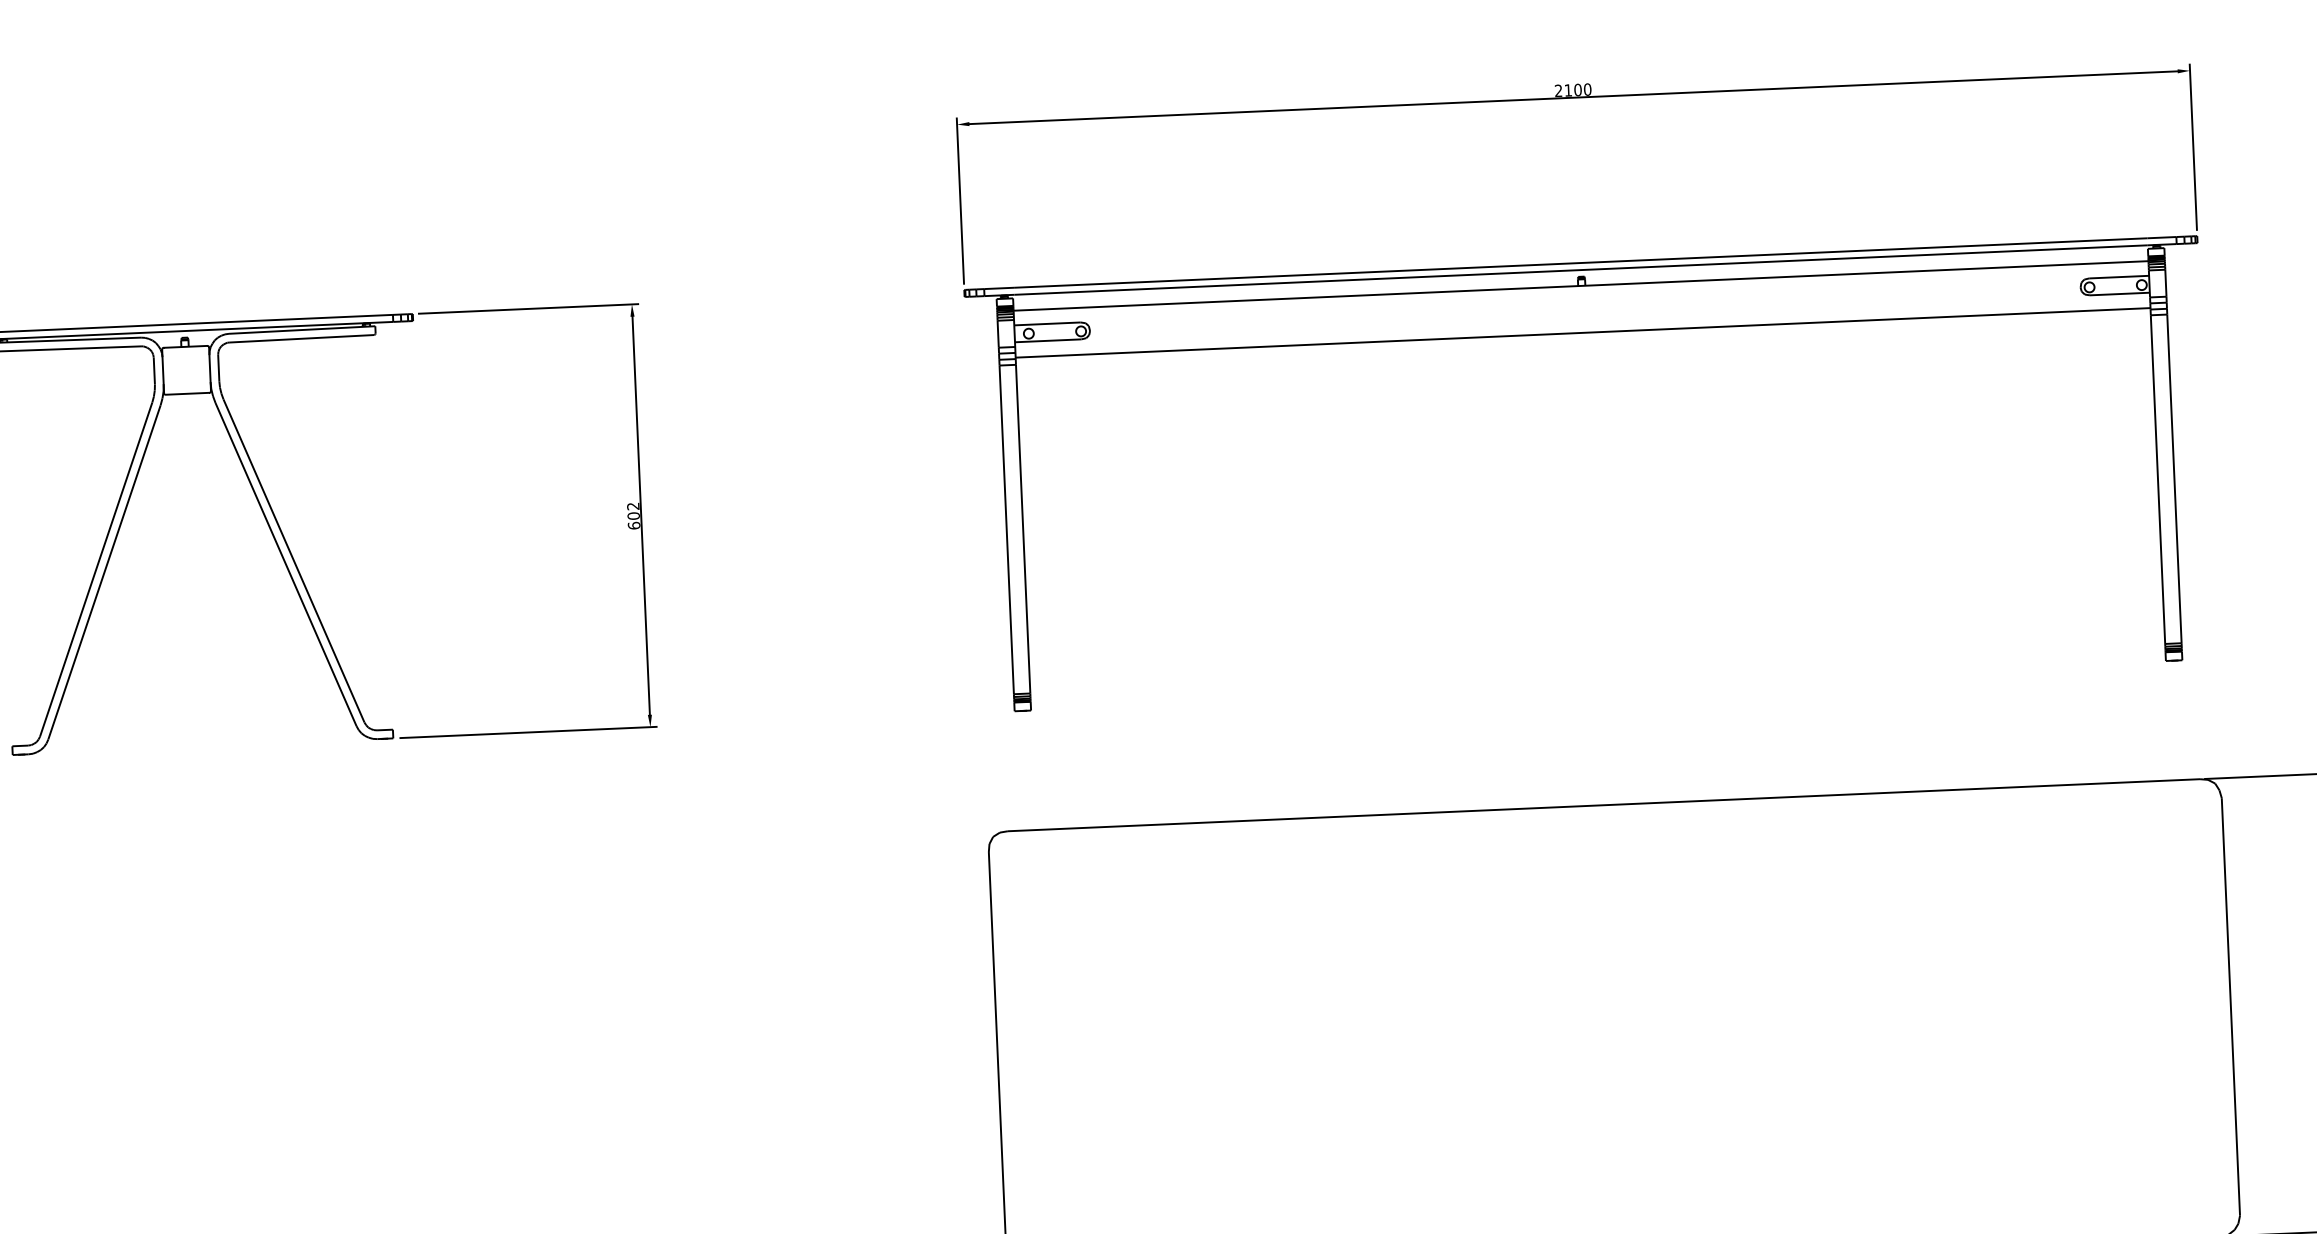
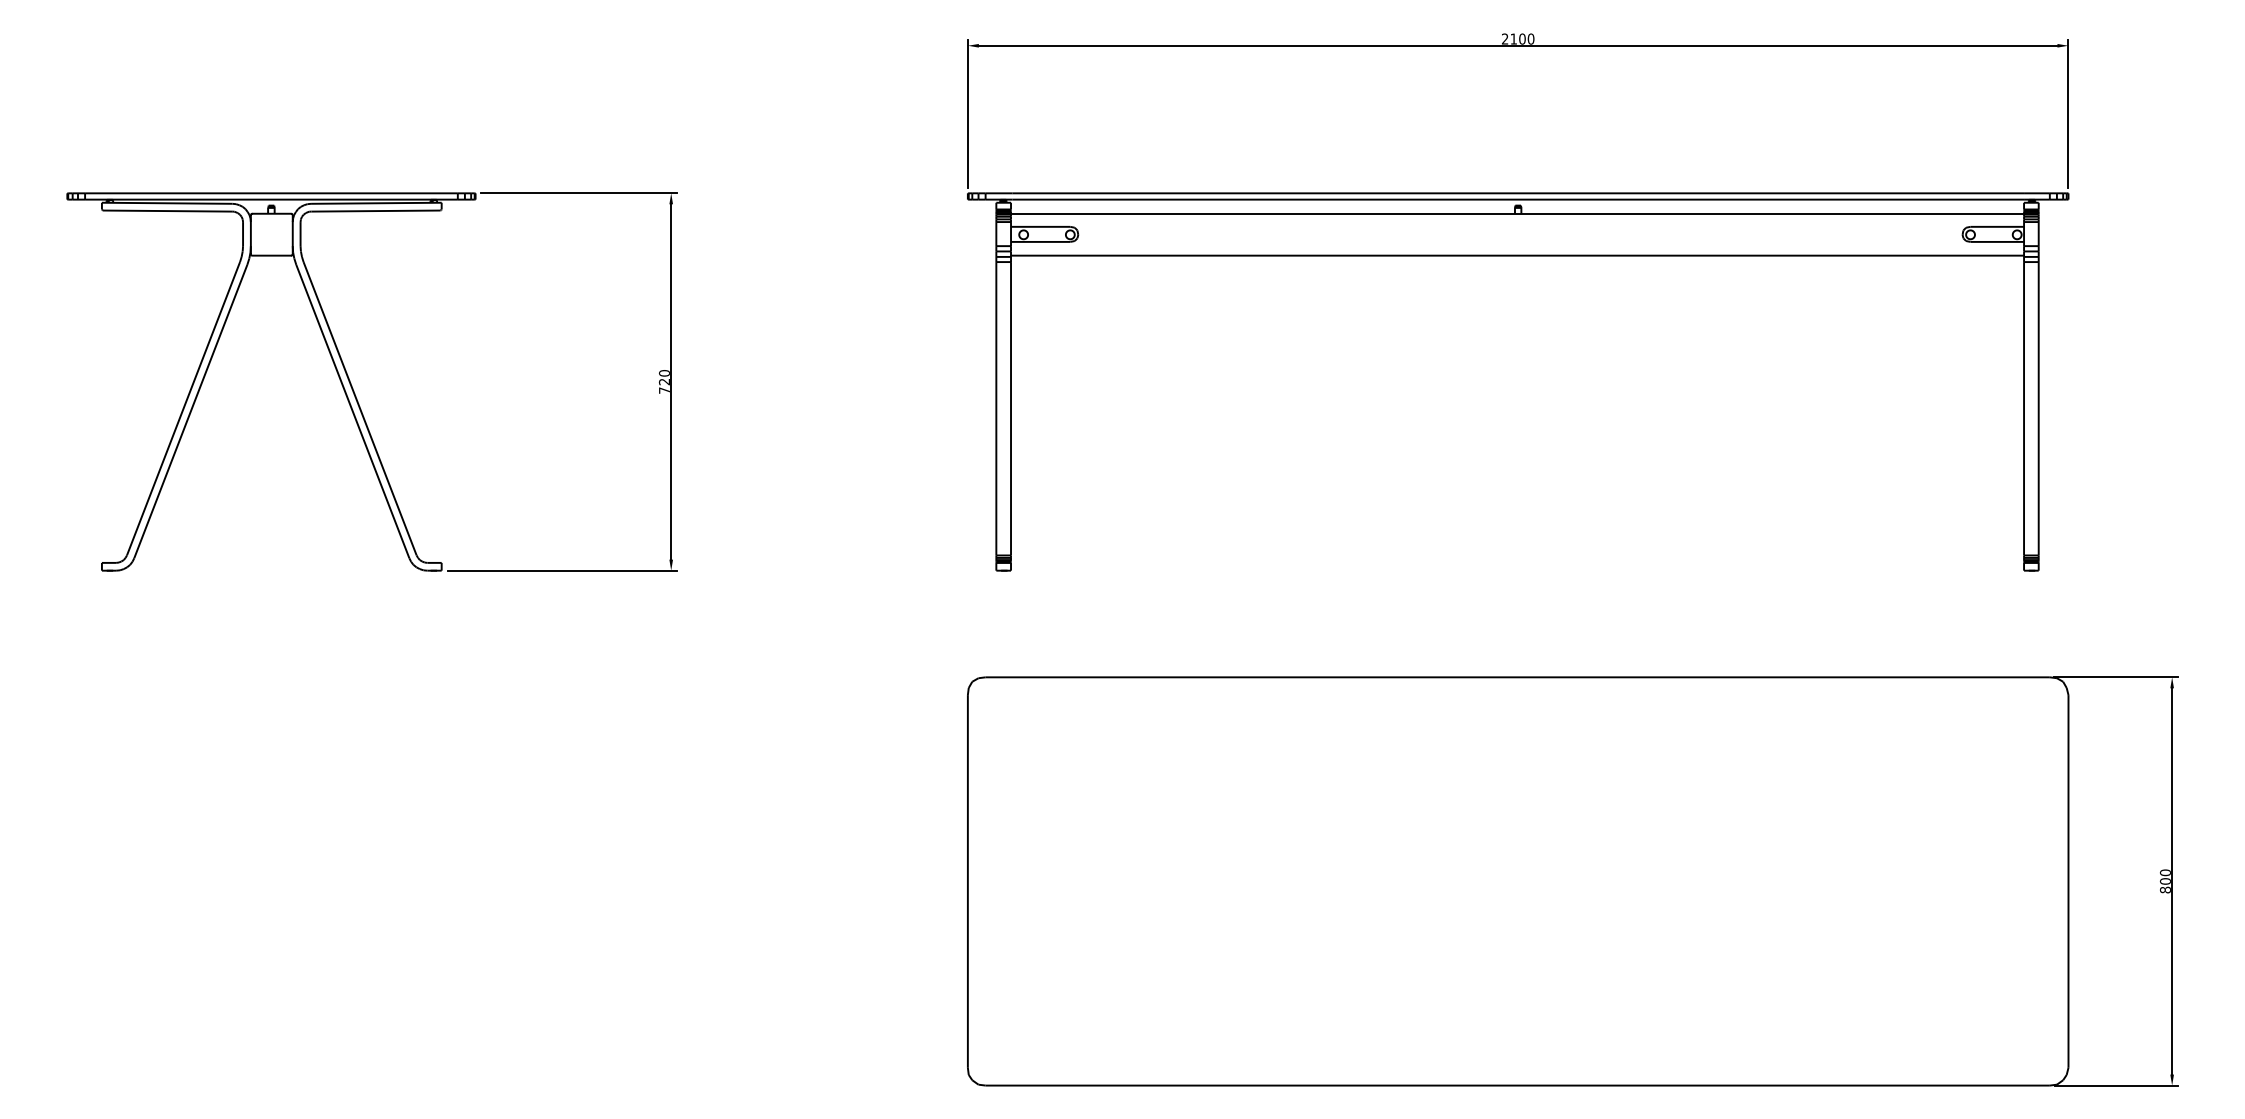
text: (632, 515) -> (663, 381), 602 -> 720

